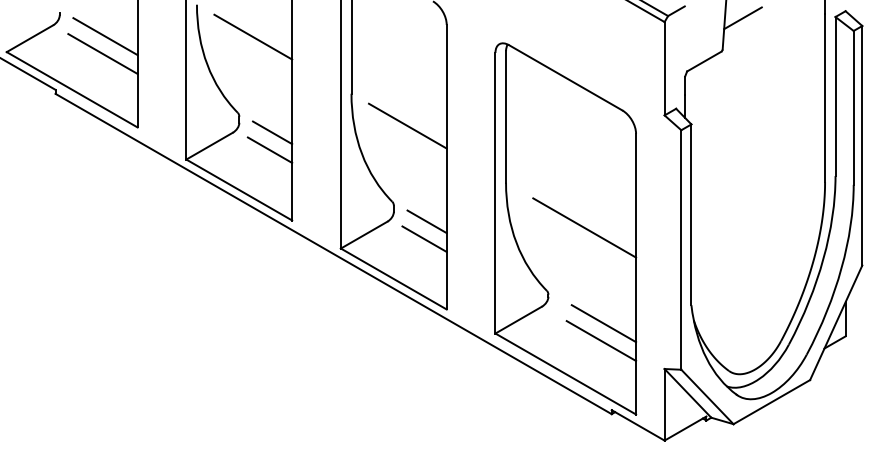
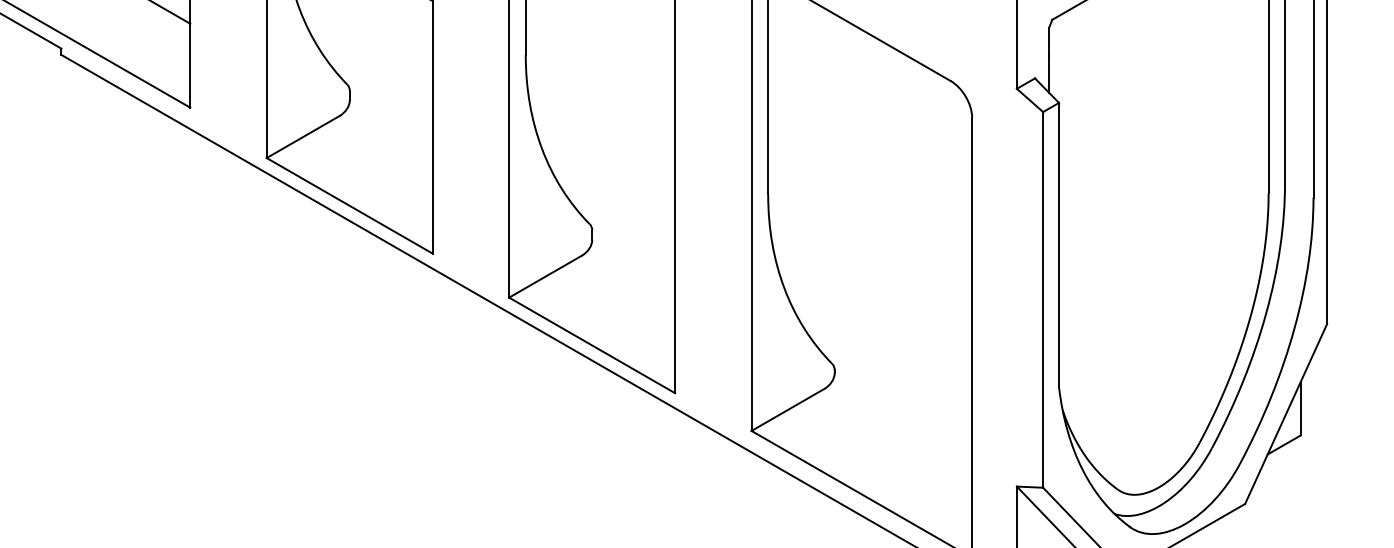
line: (407, 125) -> (613, 104), removed
line: (272, 132) -> (401, 115), removed
line: (269, 149) -> (397, 142), removed
line: (426, 221) -> (643, 255), removed
line: (584, 227) -> (891, 264), removed
line: (424, 238) -> (640, 281), removed
line: (603, 323) -> (921, 415), removed
line: (601, 341) -> (917, 443), removed

